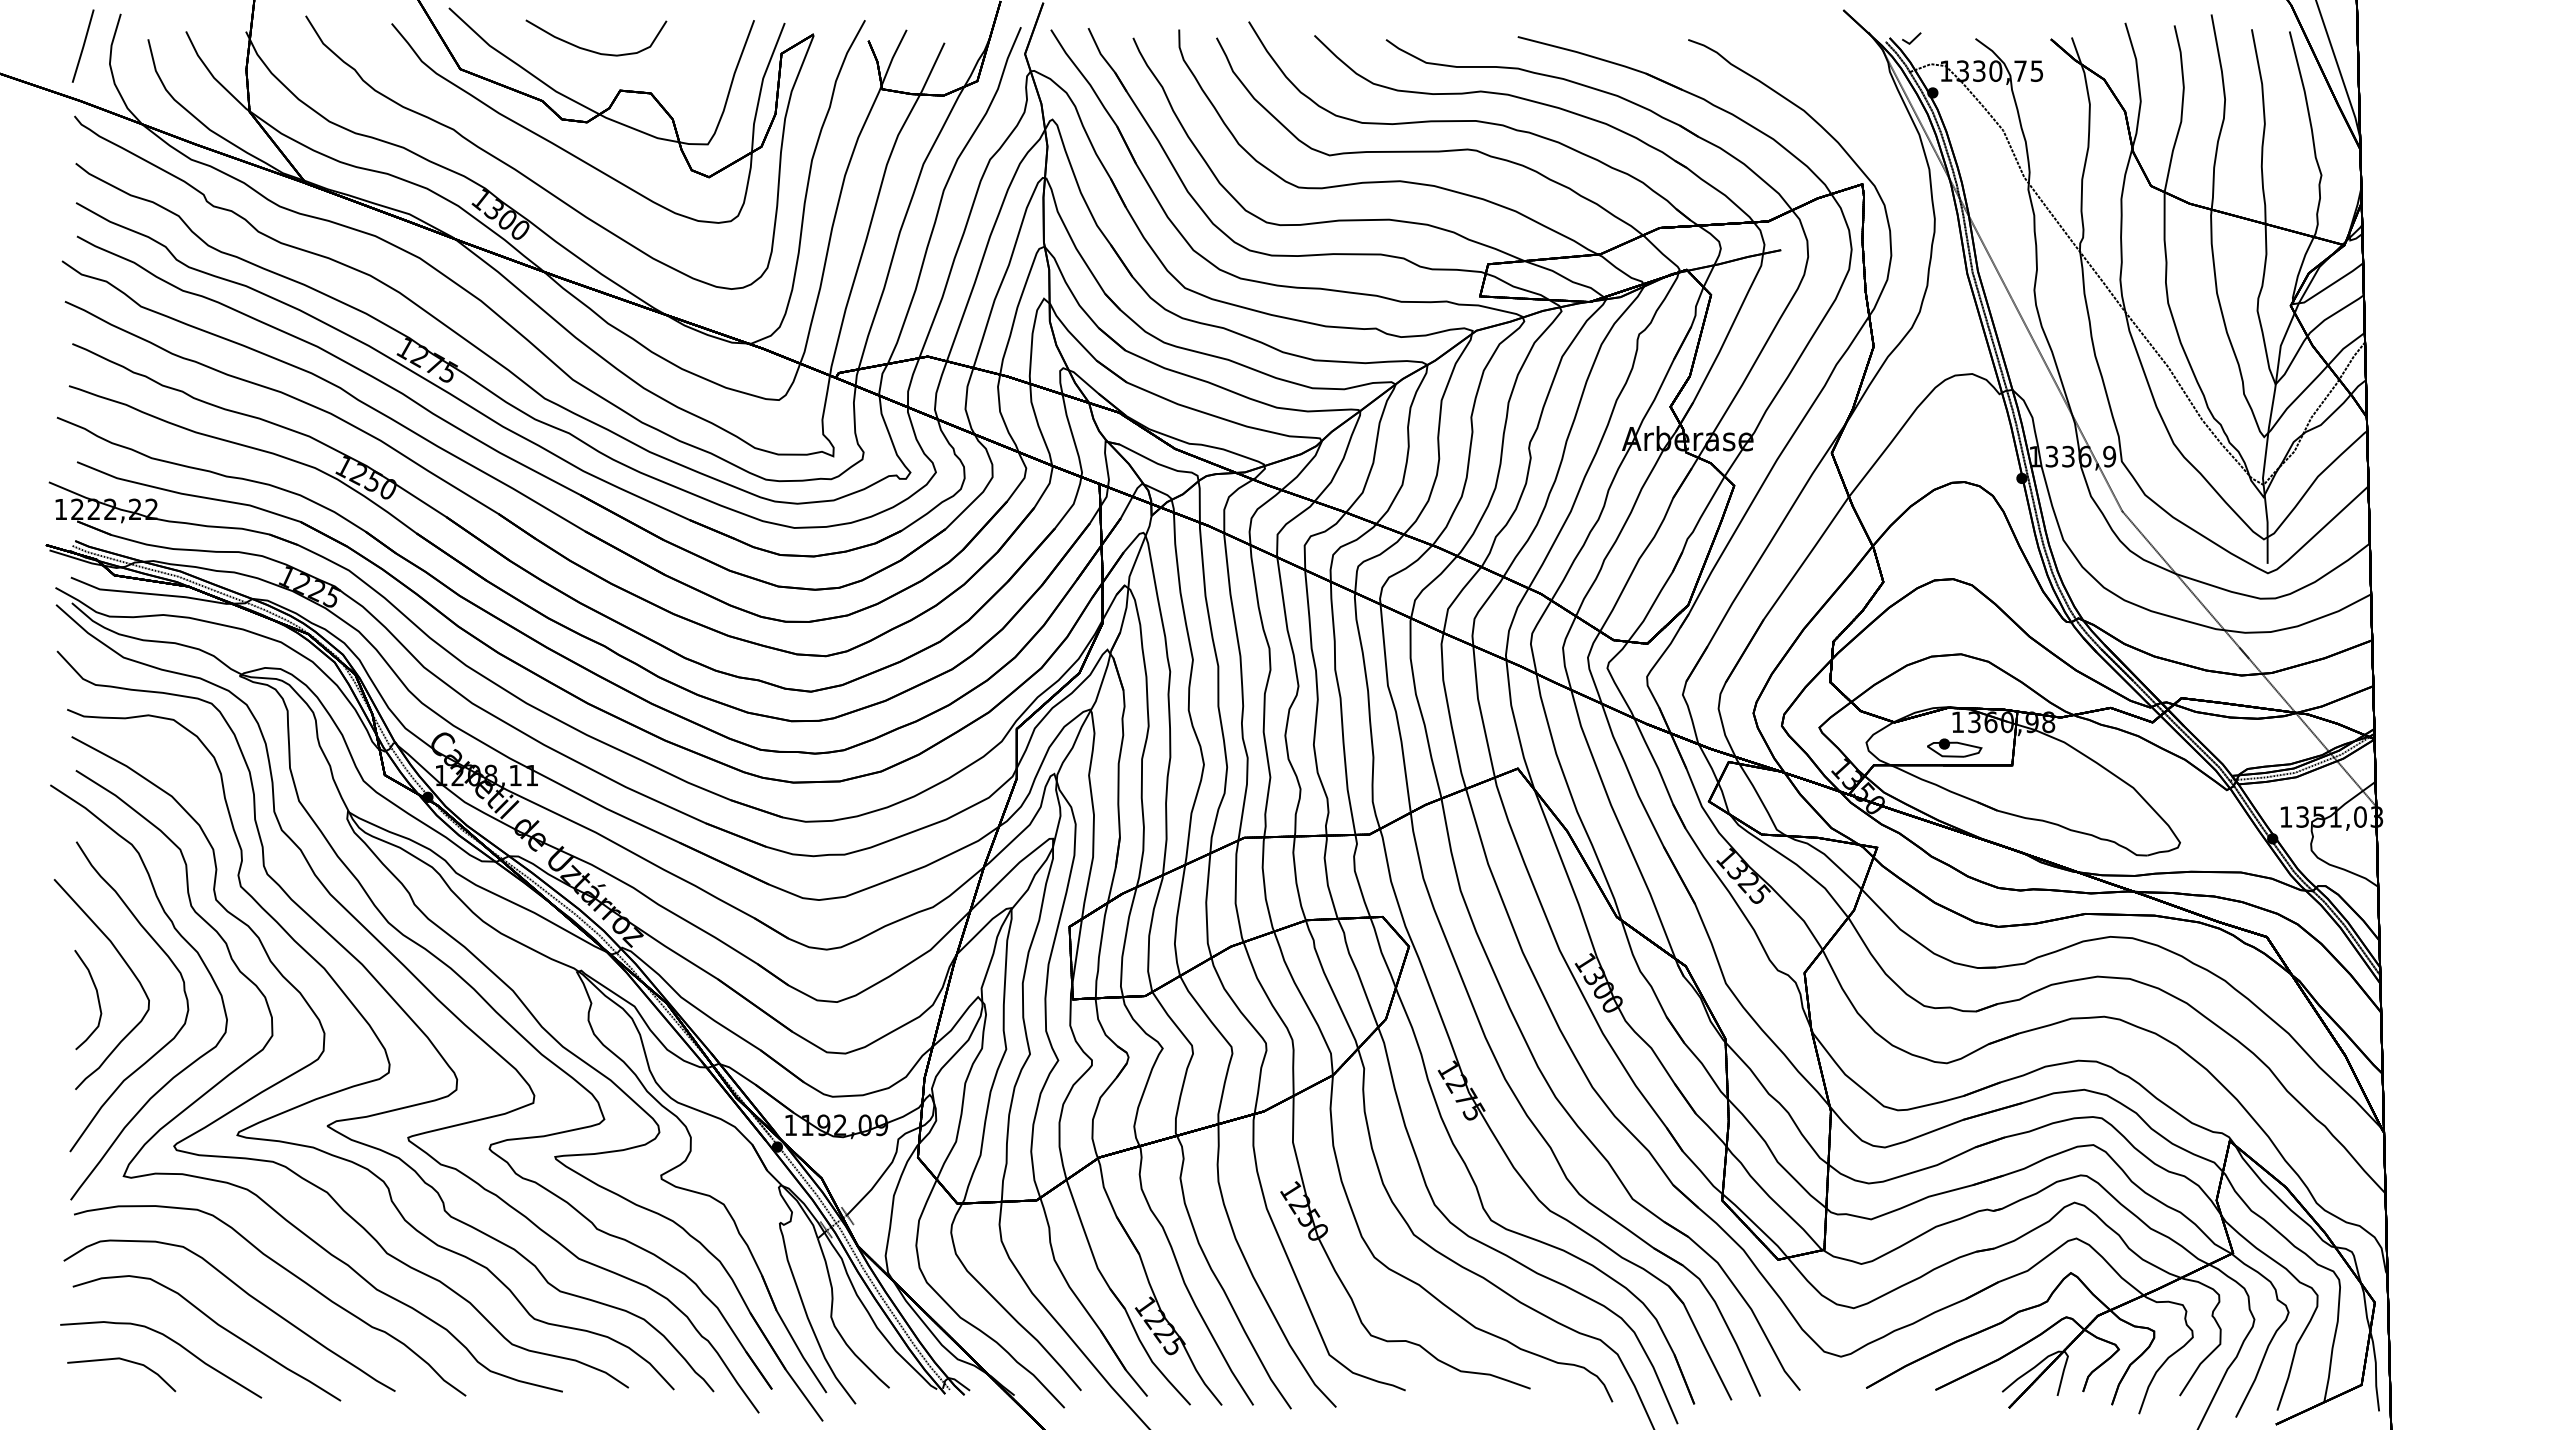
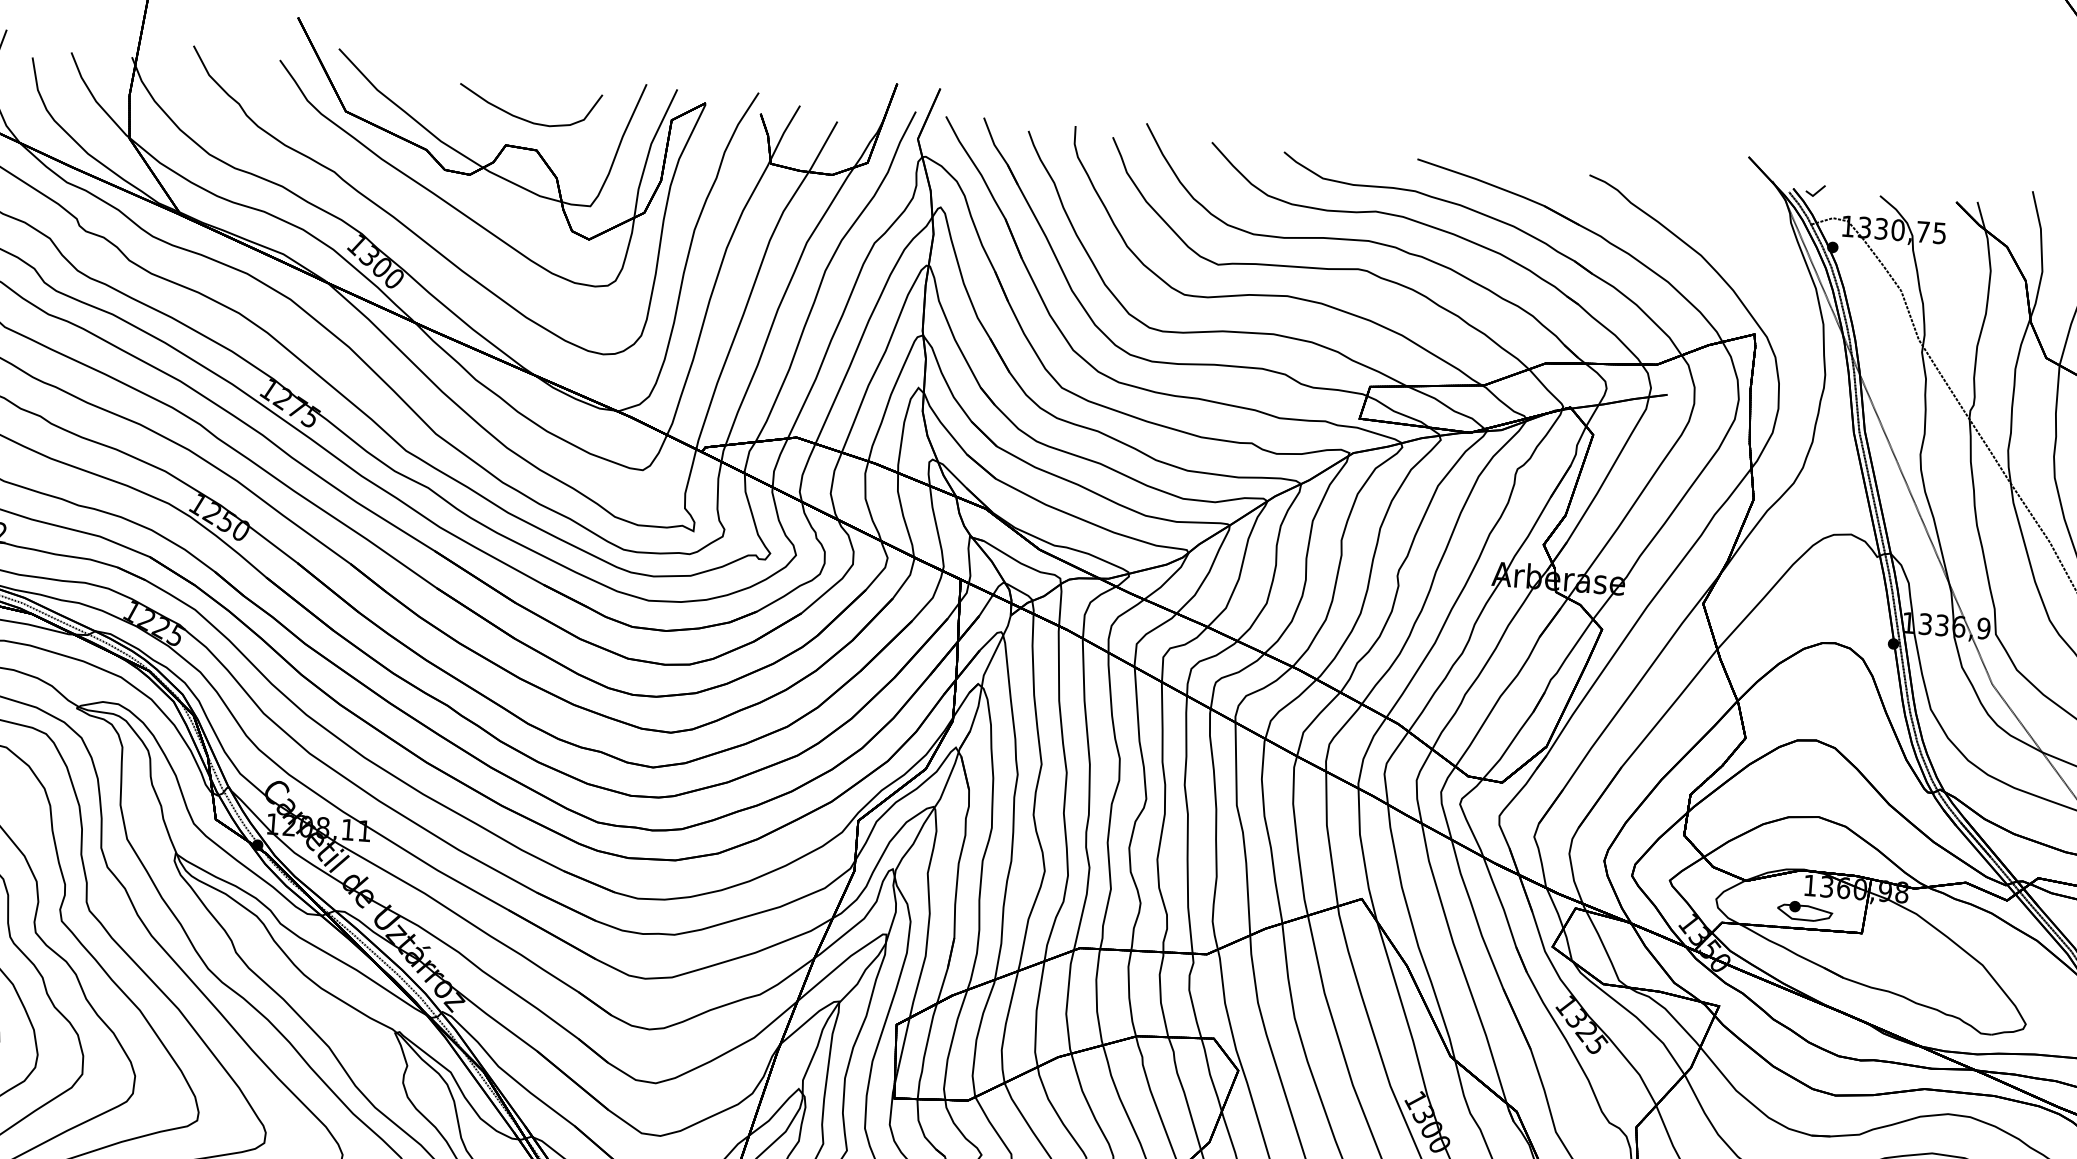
part: (593, 50) -> (526, 119), moved

